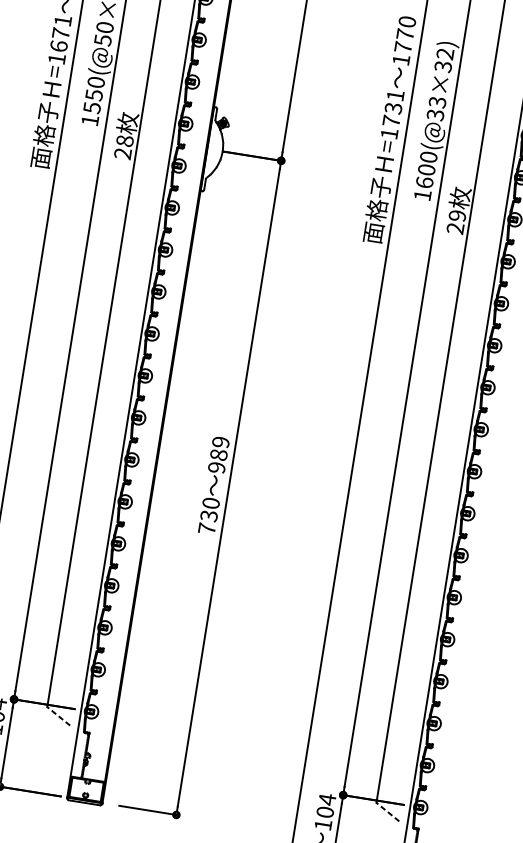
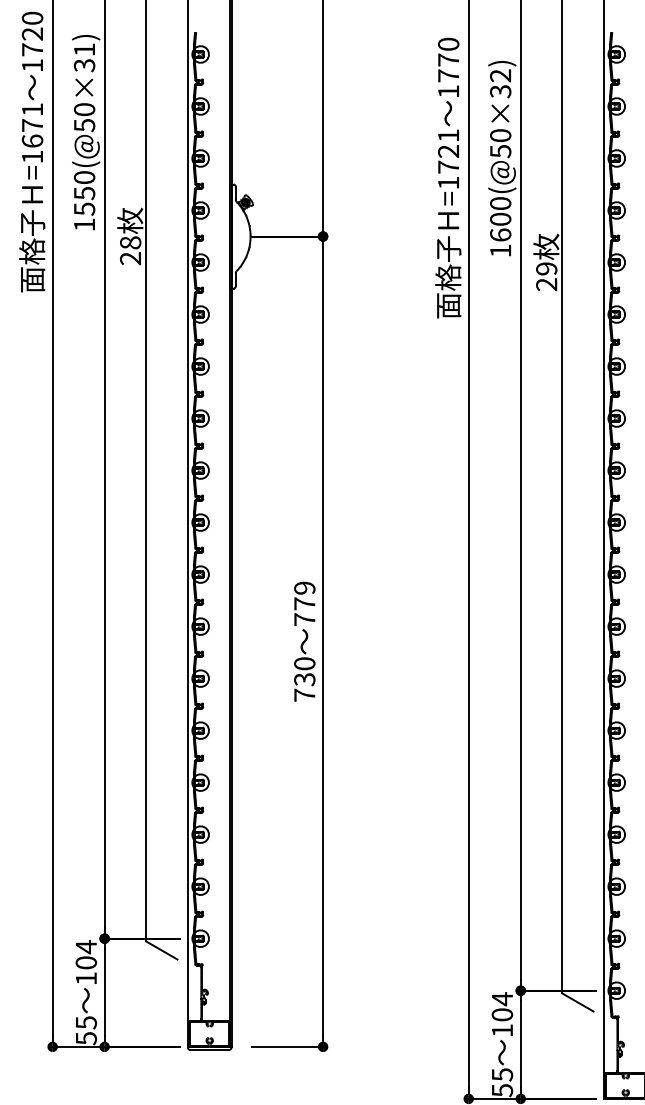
text: (393, 108) -> (448, 151), =1731 -> =1721
text: (436, 108) -> (500, 143), 1600(@33×32) -> 1600(@50×32)
text: (217, 461) -> (304, 611), 989 -> 779
line: (58, 716) -> (161, 950), dashed -> solid
line: (387, 812) -> (577, 1002), dashed -> solid

